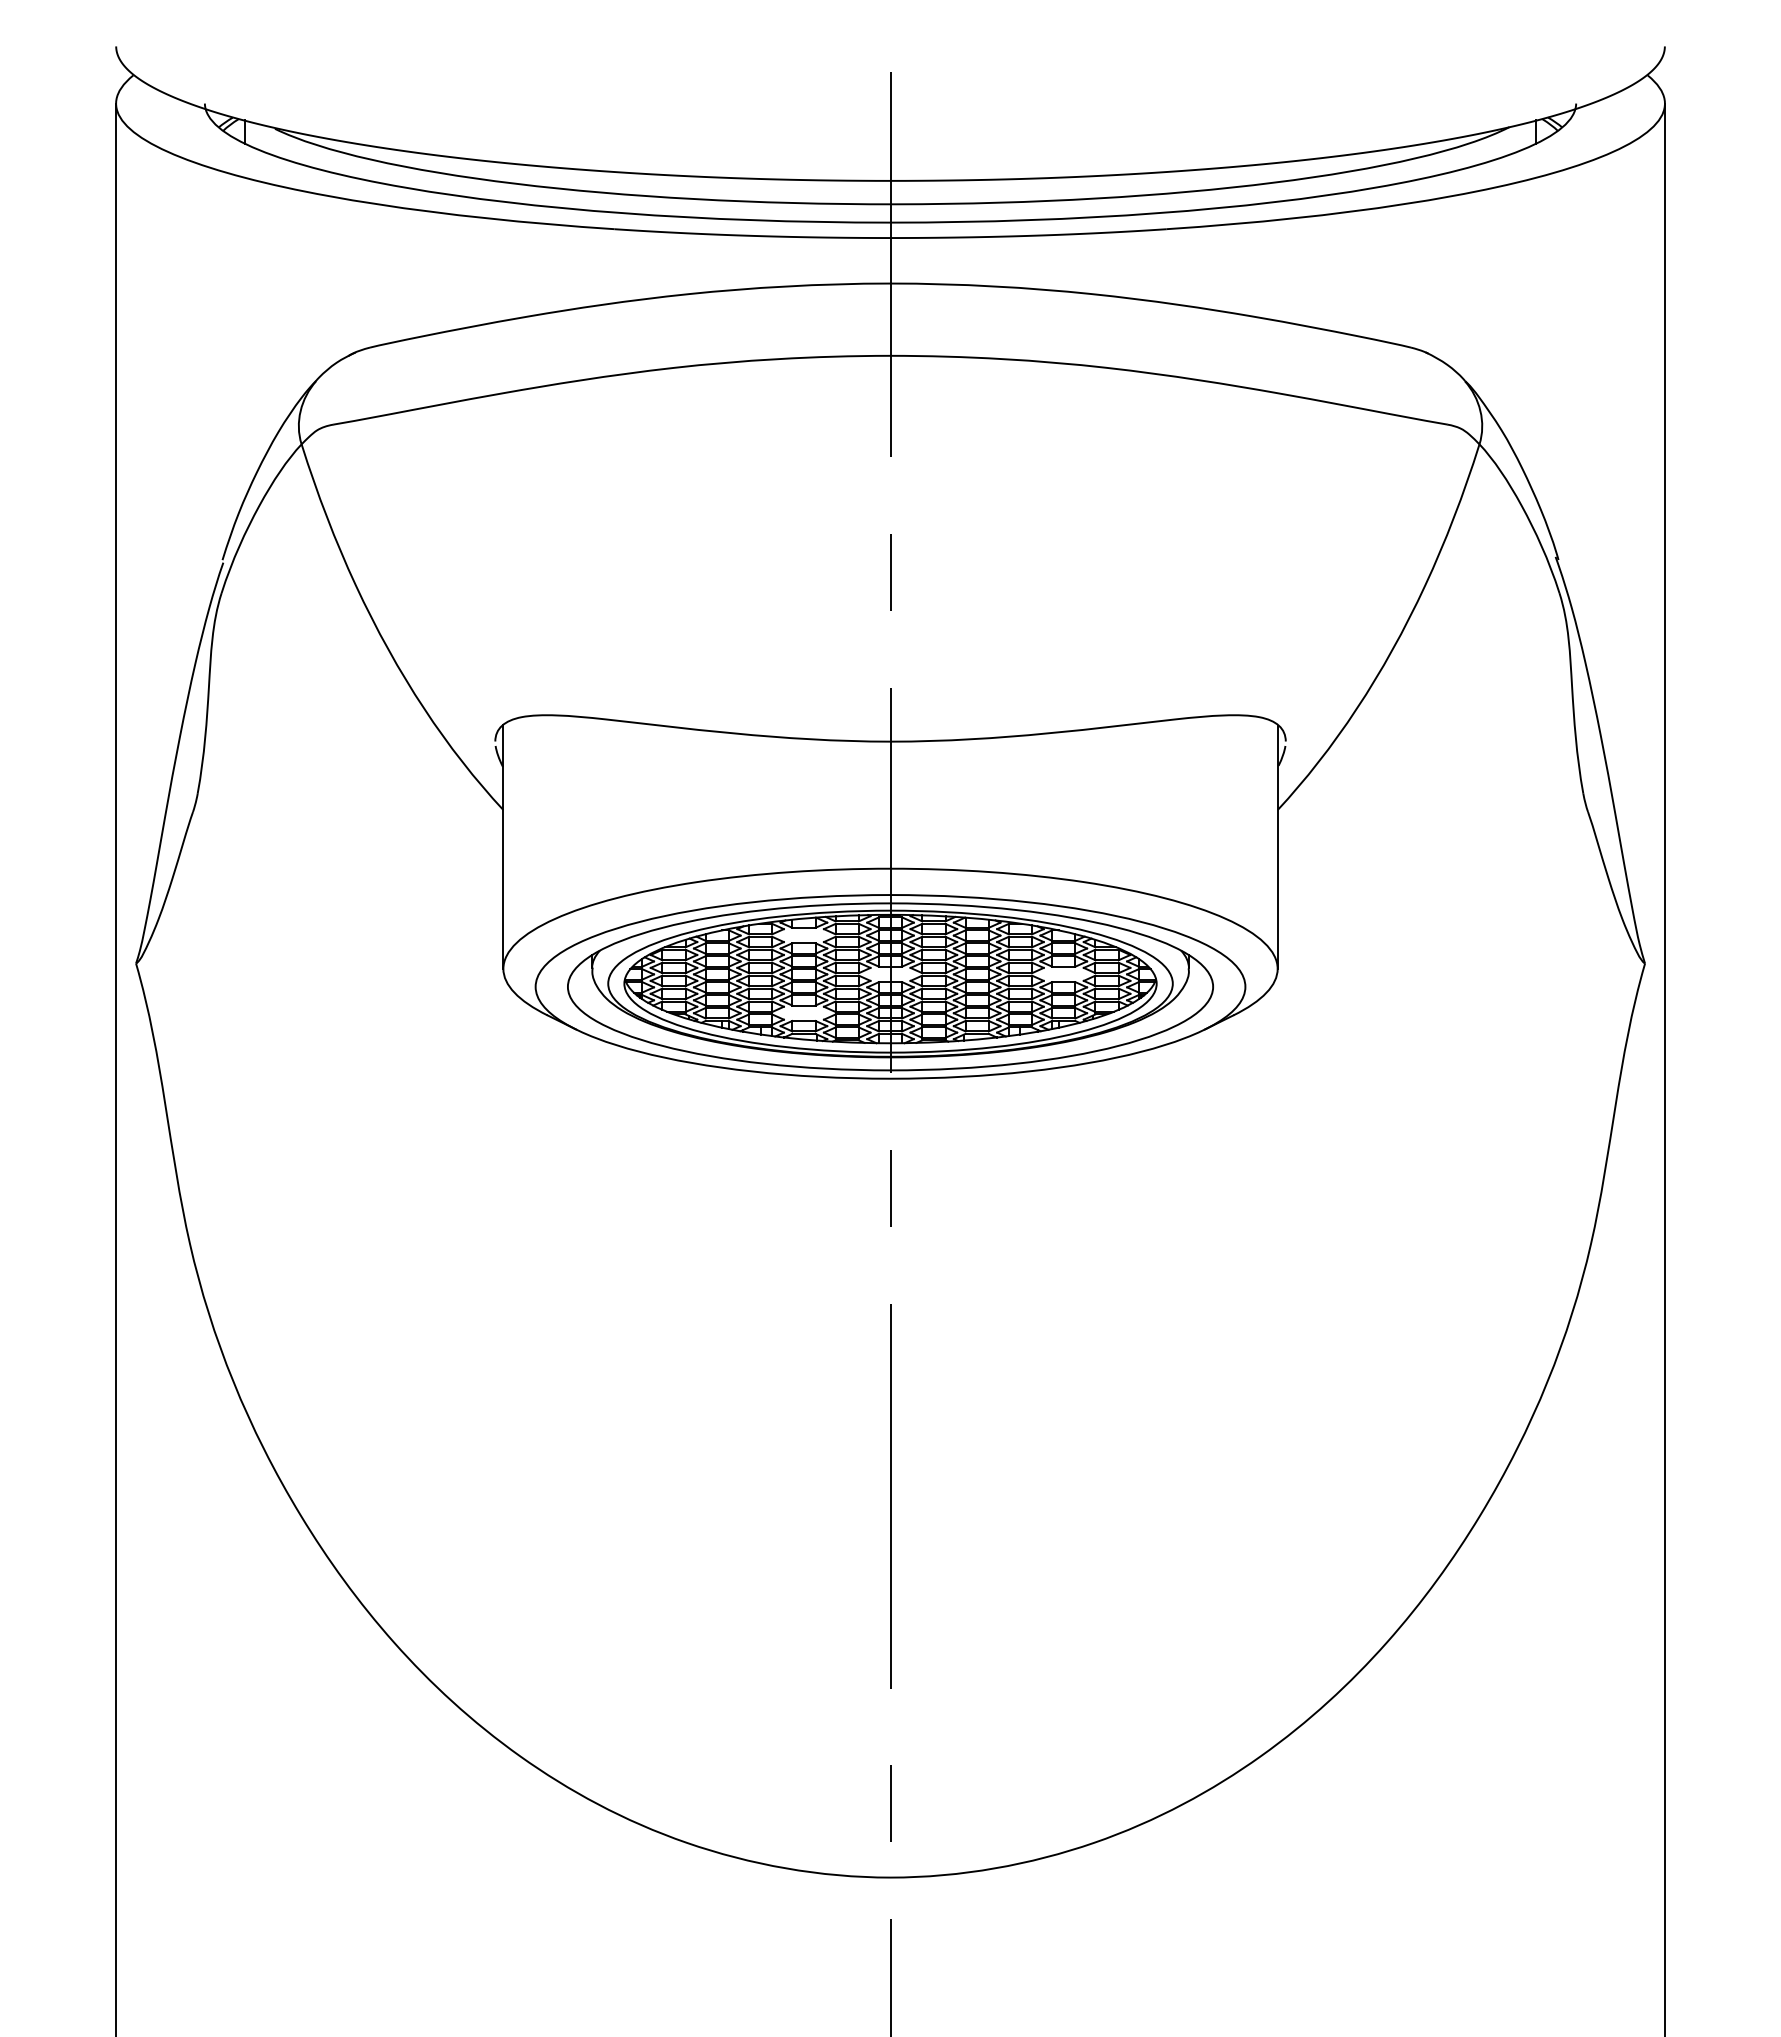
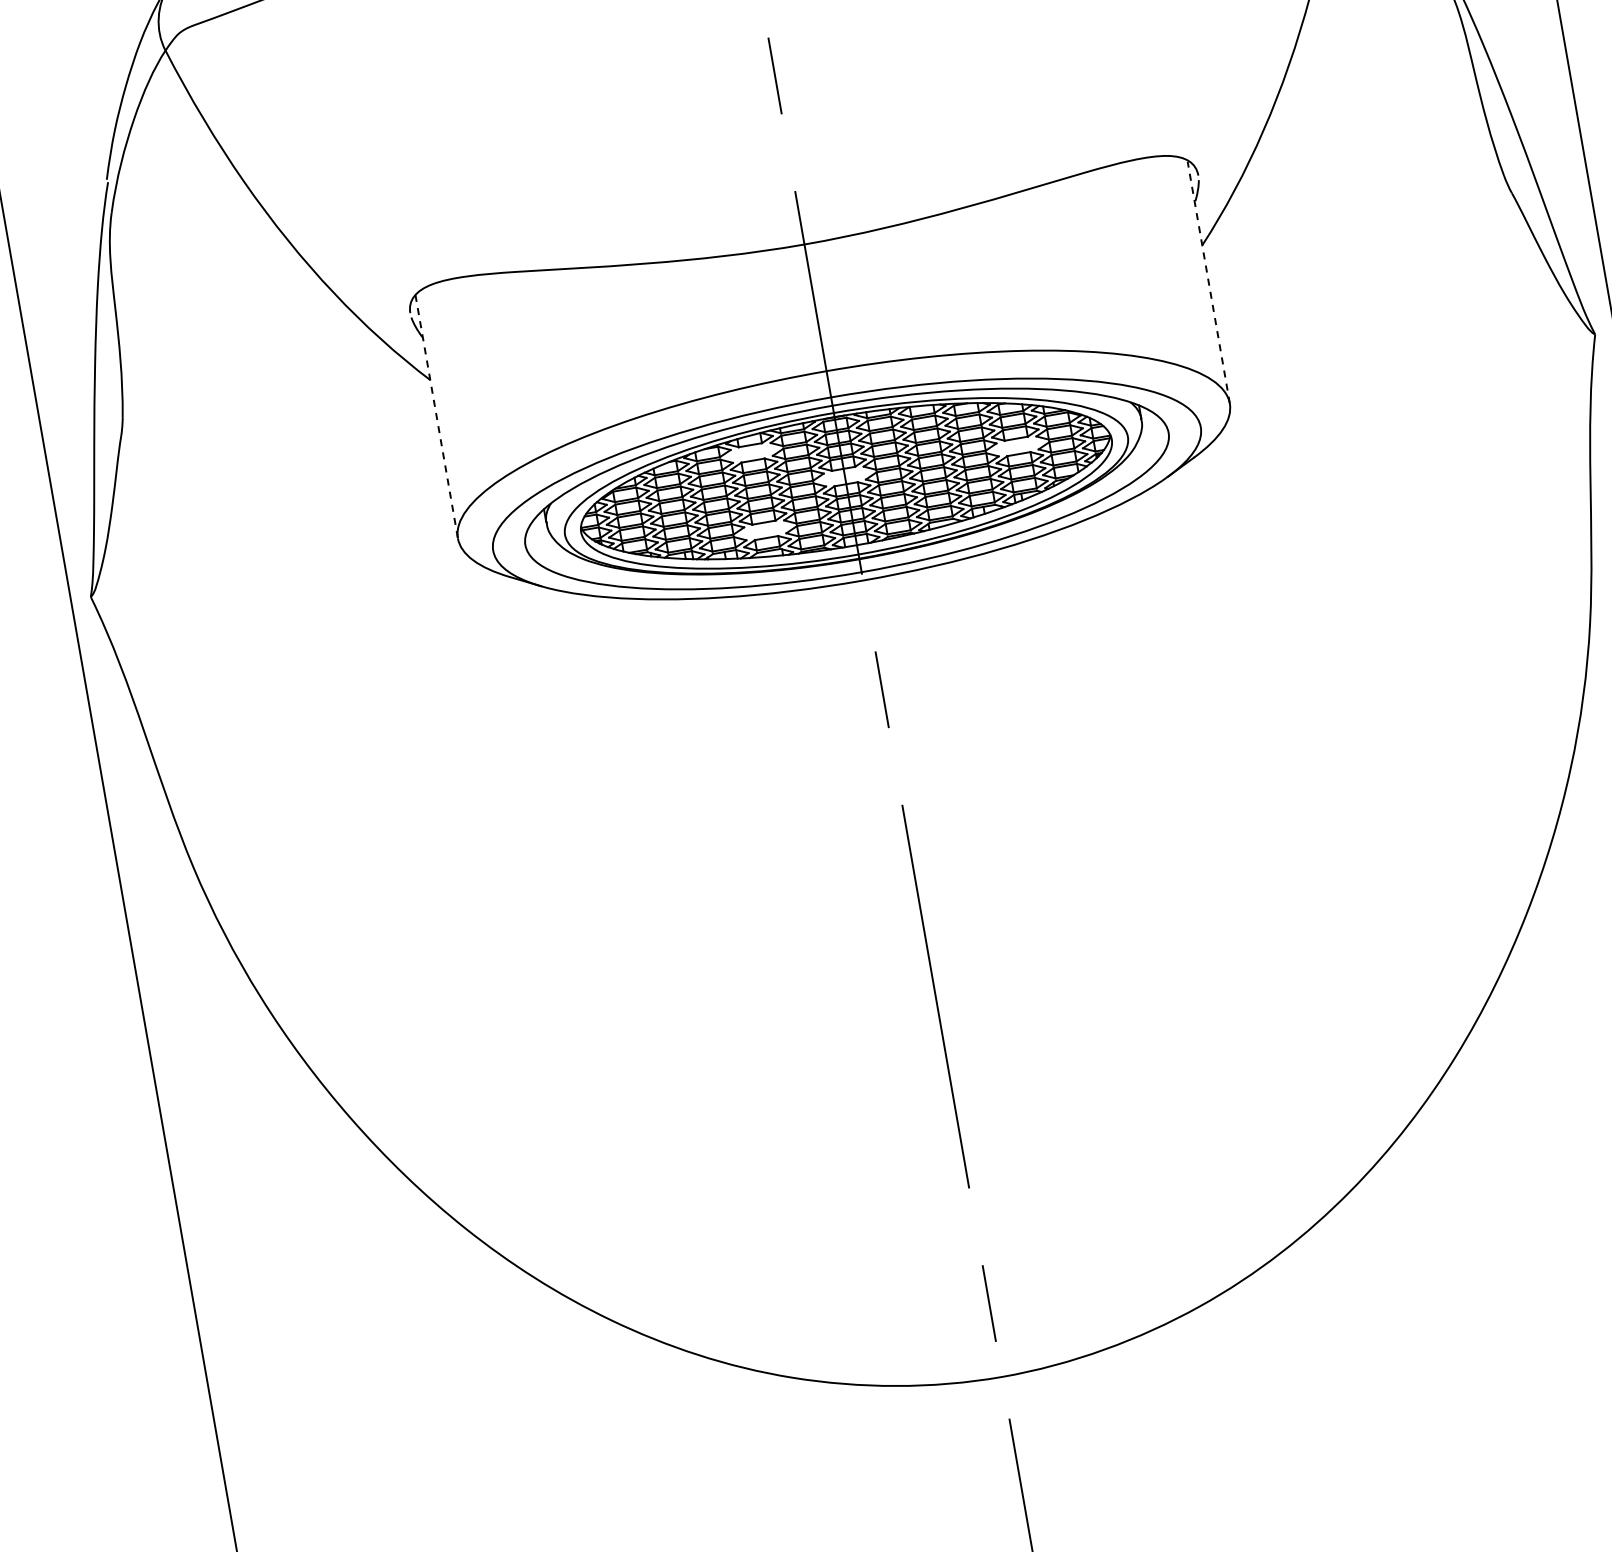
line: (503, 847) -> (436, 417), solid -> dashed
line: (1277, 847) -> (1208, 282), solid -> dashed

